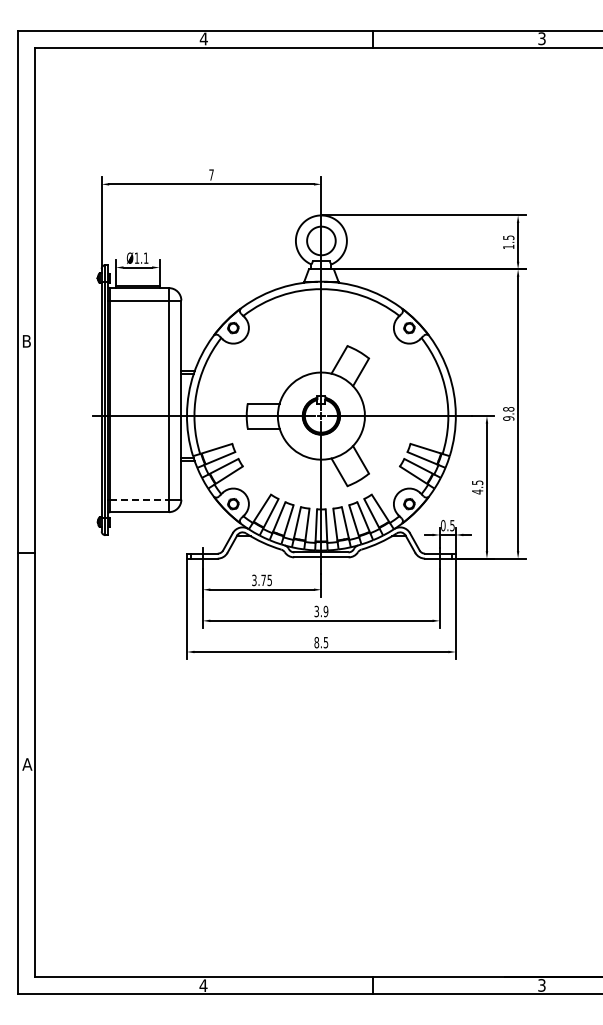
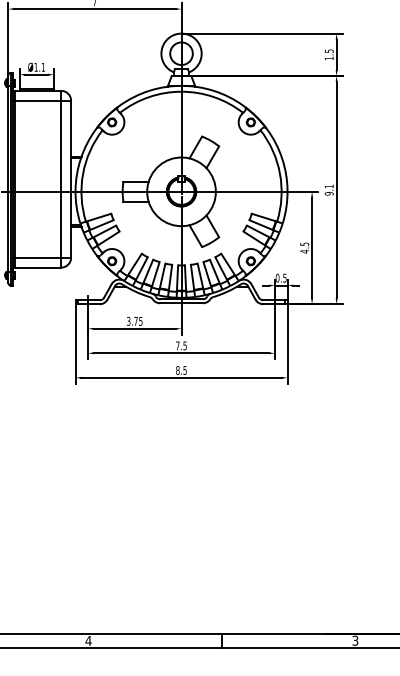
text: (508, 409) -> (329, 186), 9.8 -> 9.1
line: (140, 499) -> (38, 257), dashed -> solid
text: (321, 611) -> (181, 345), 3.9 -> 7.5

